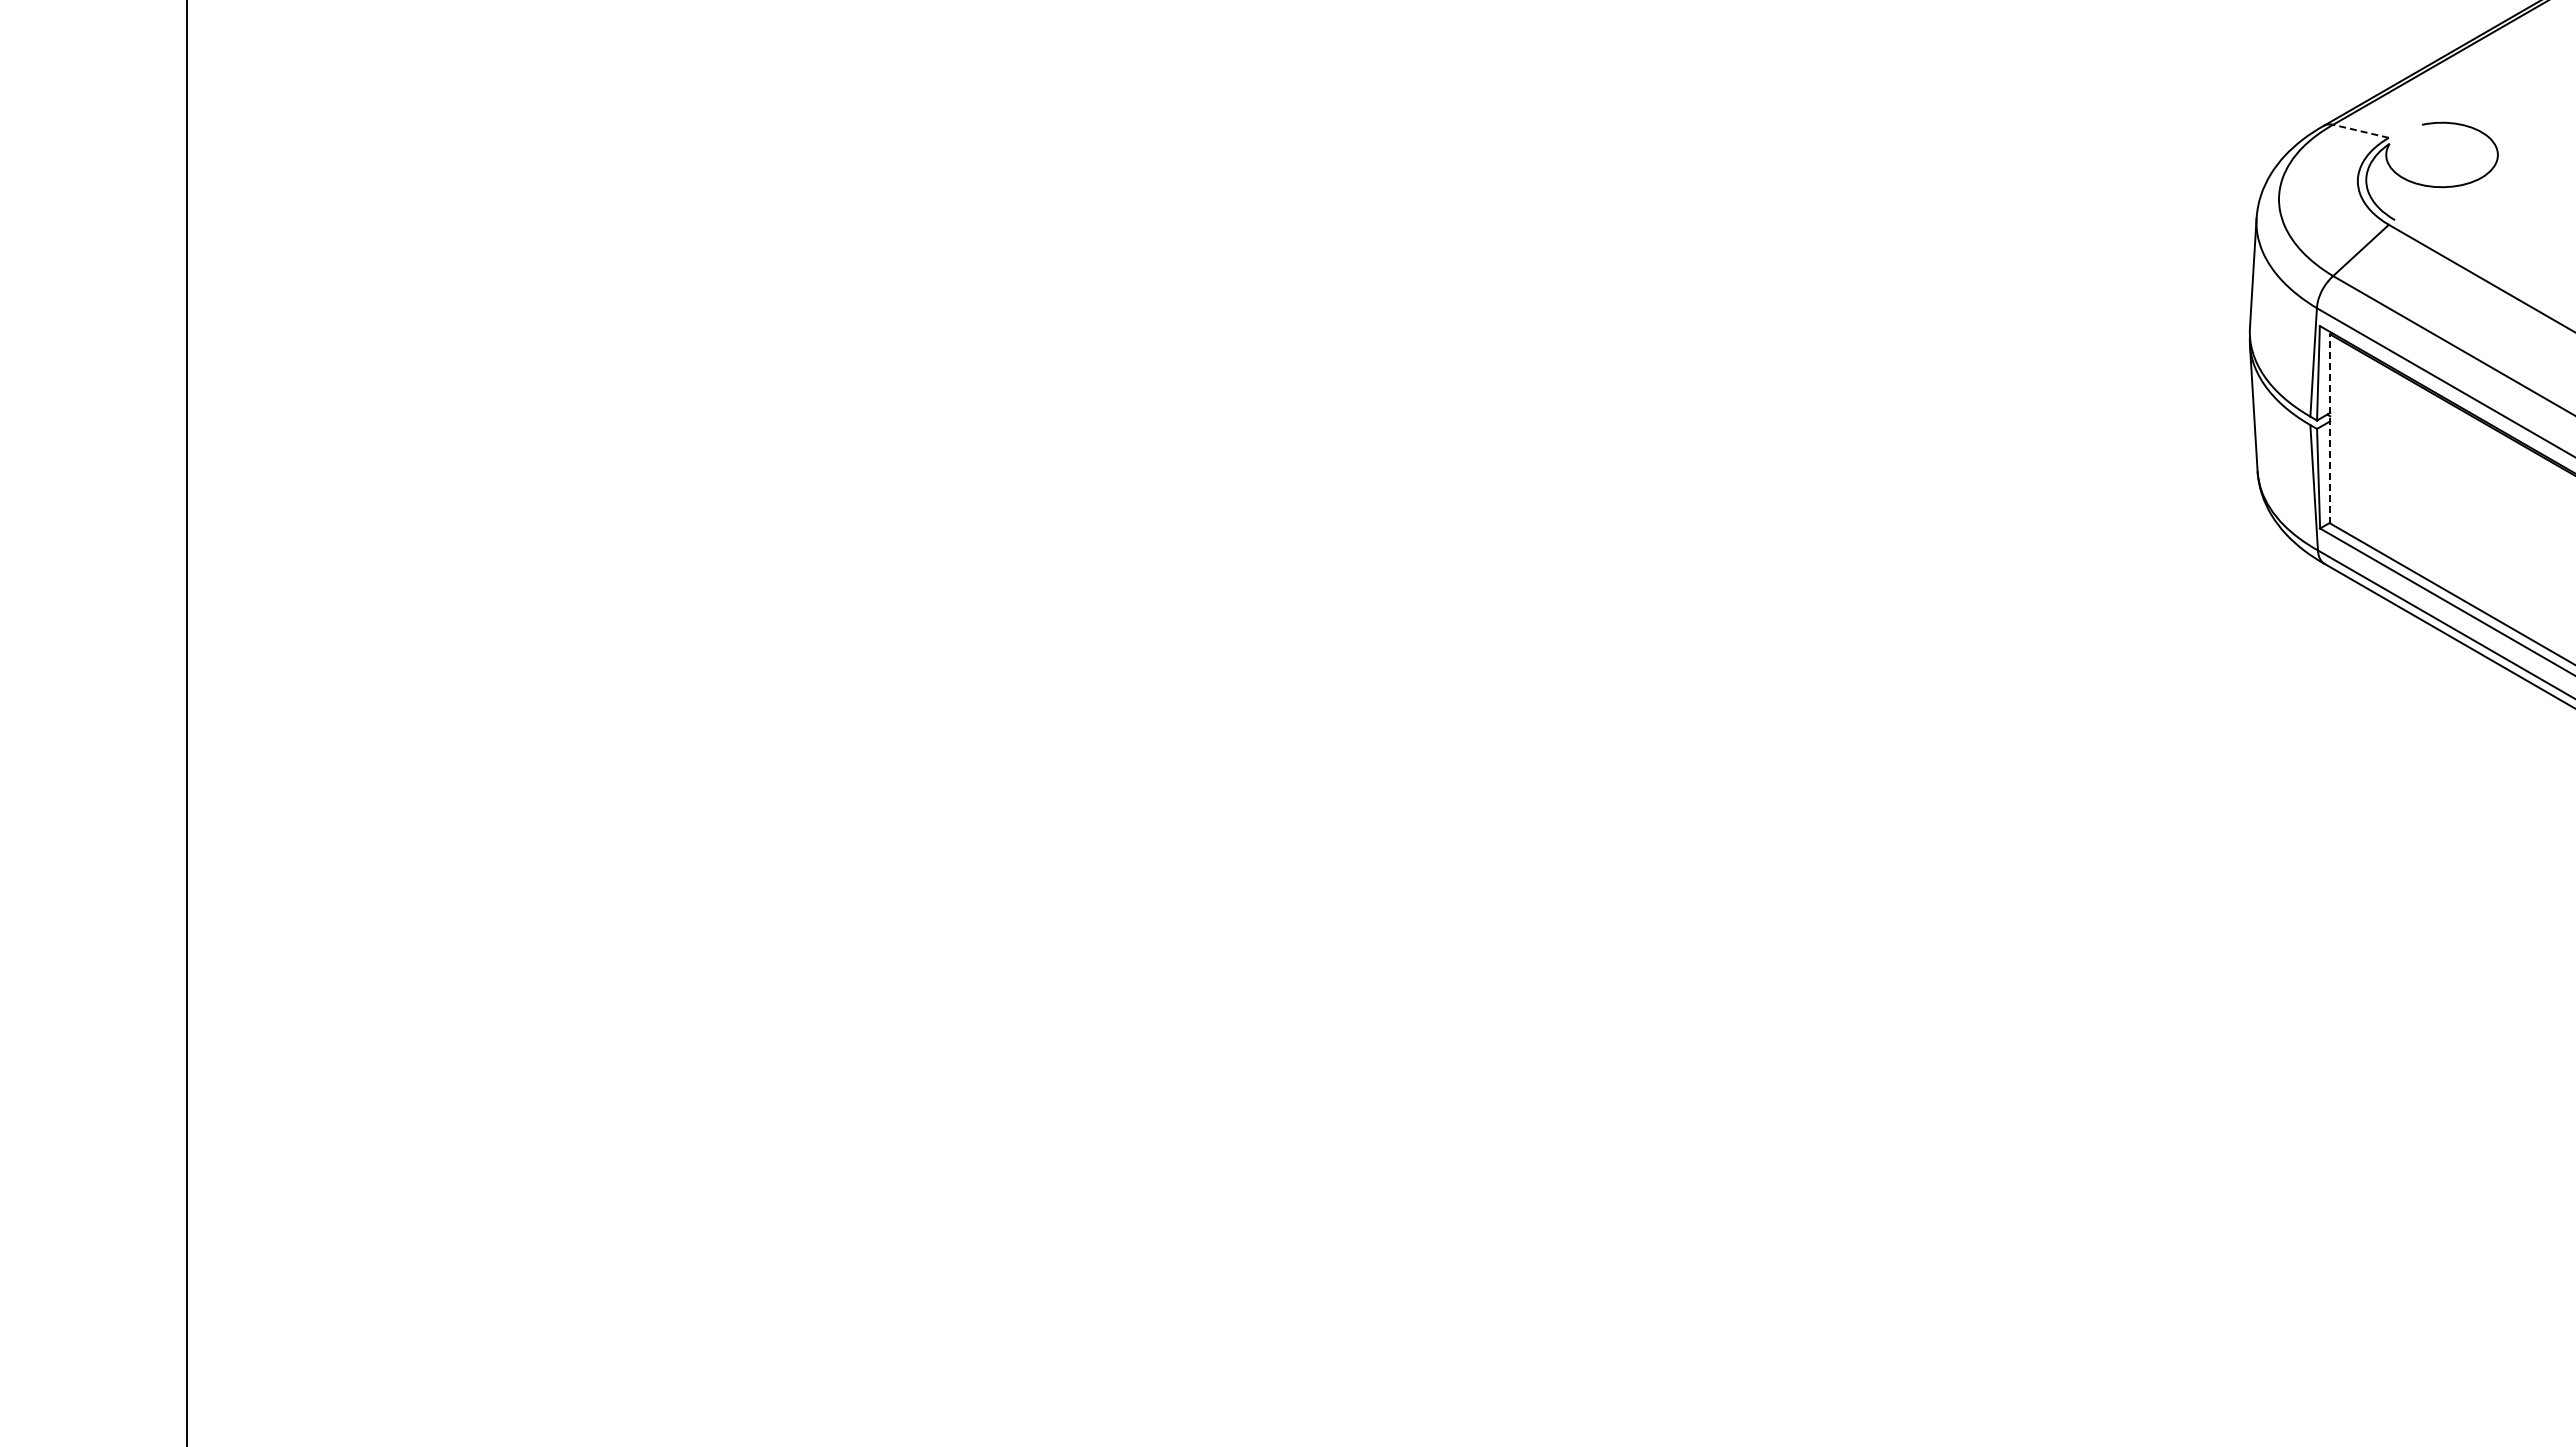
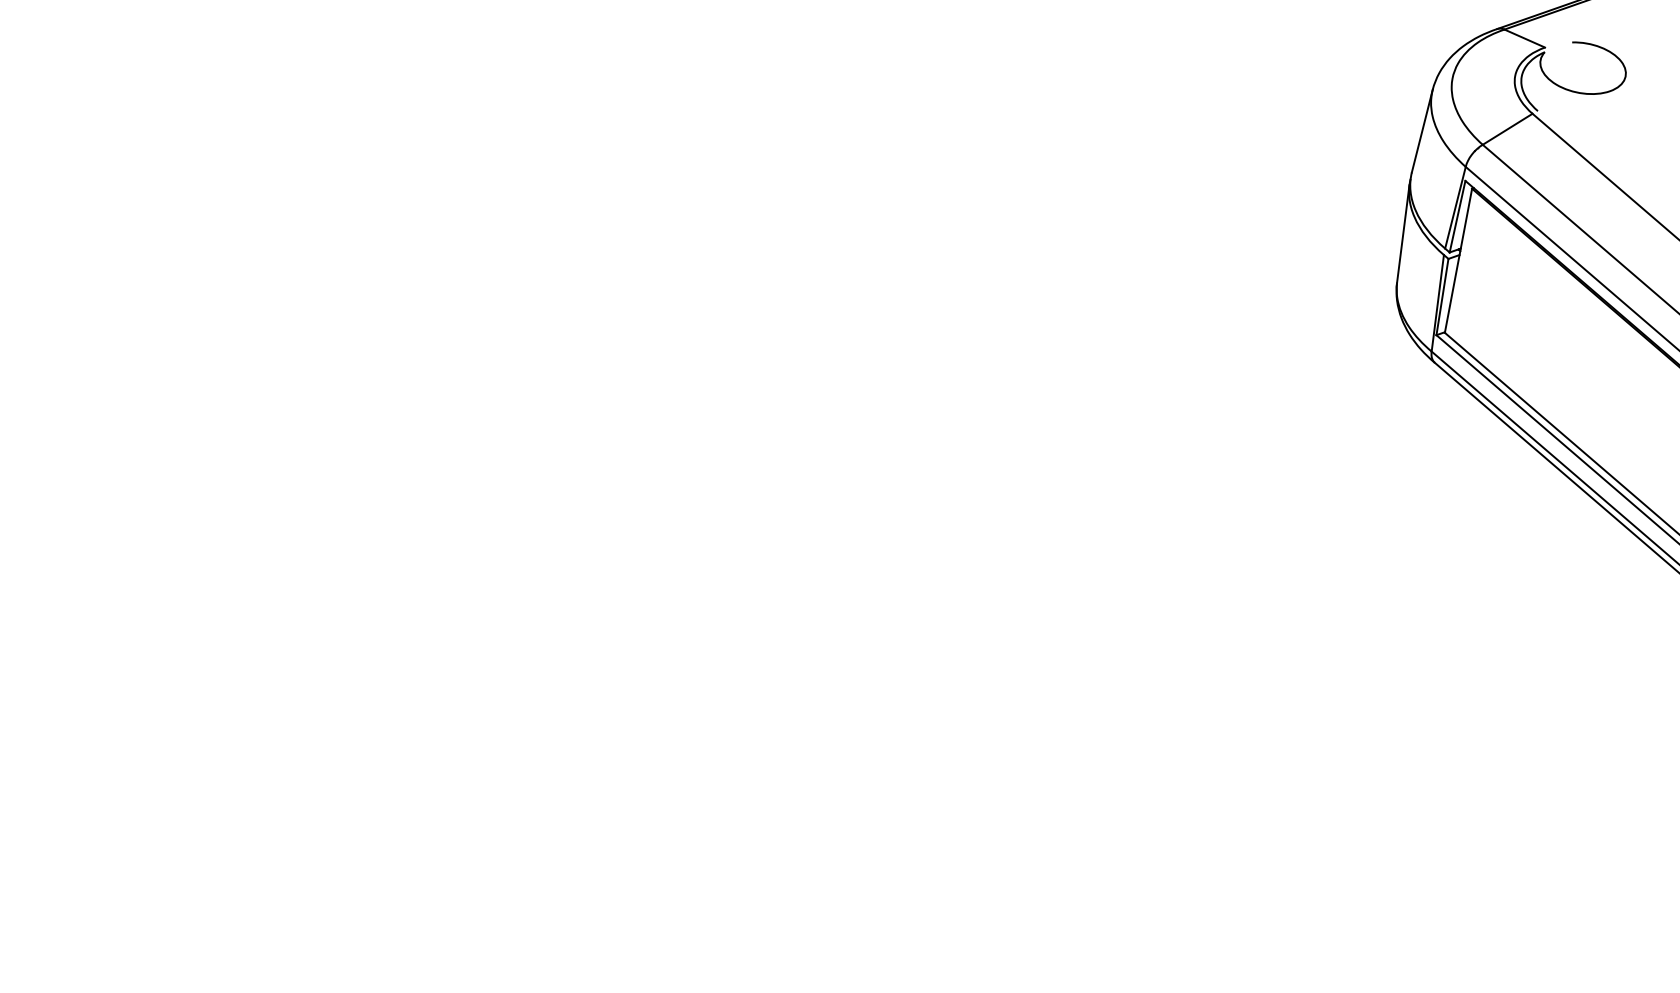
line: (2361, 131) -> (1525, 38), dashed -> solid
line: (2330, 428) -> (1458, 260), dashed -> solid

